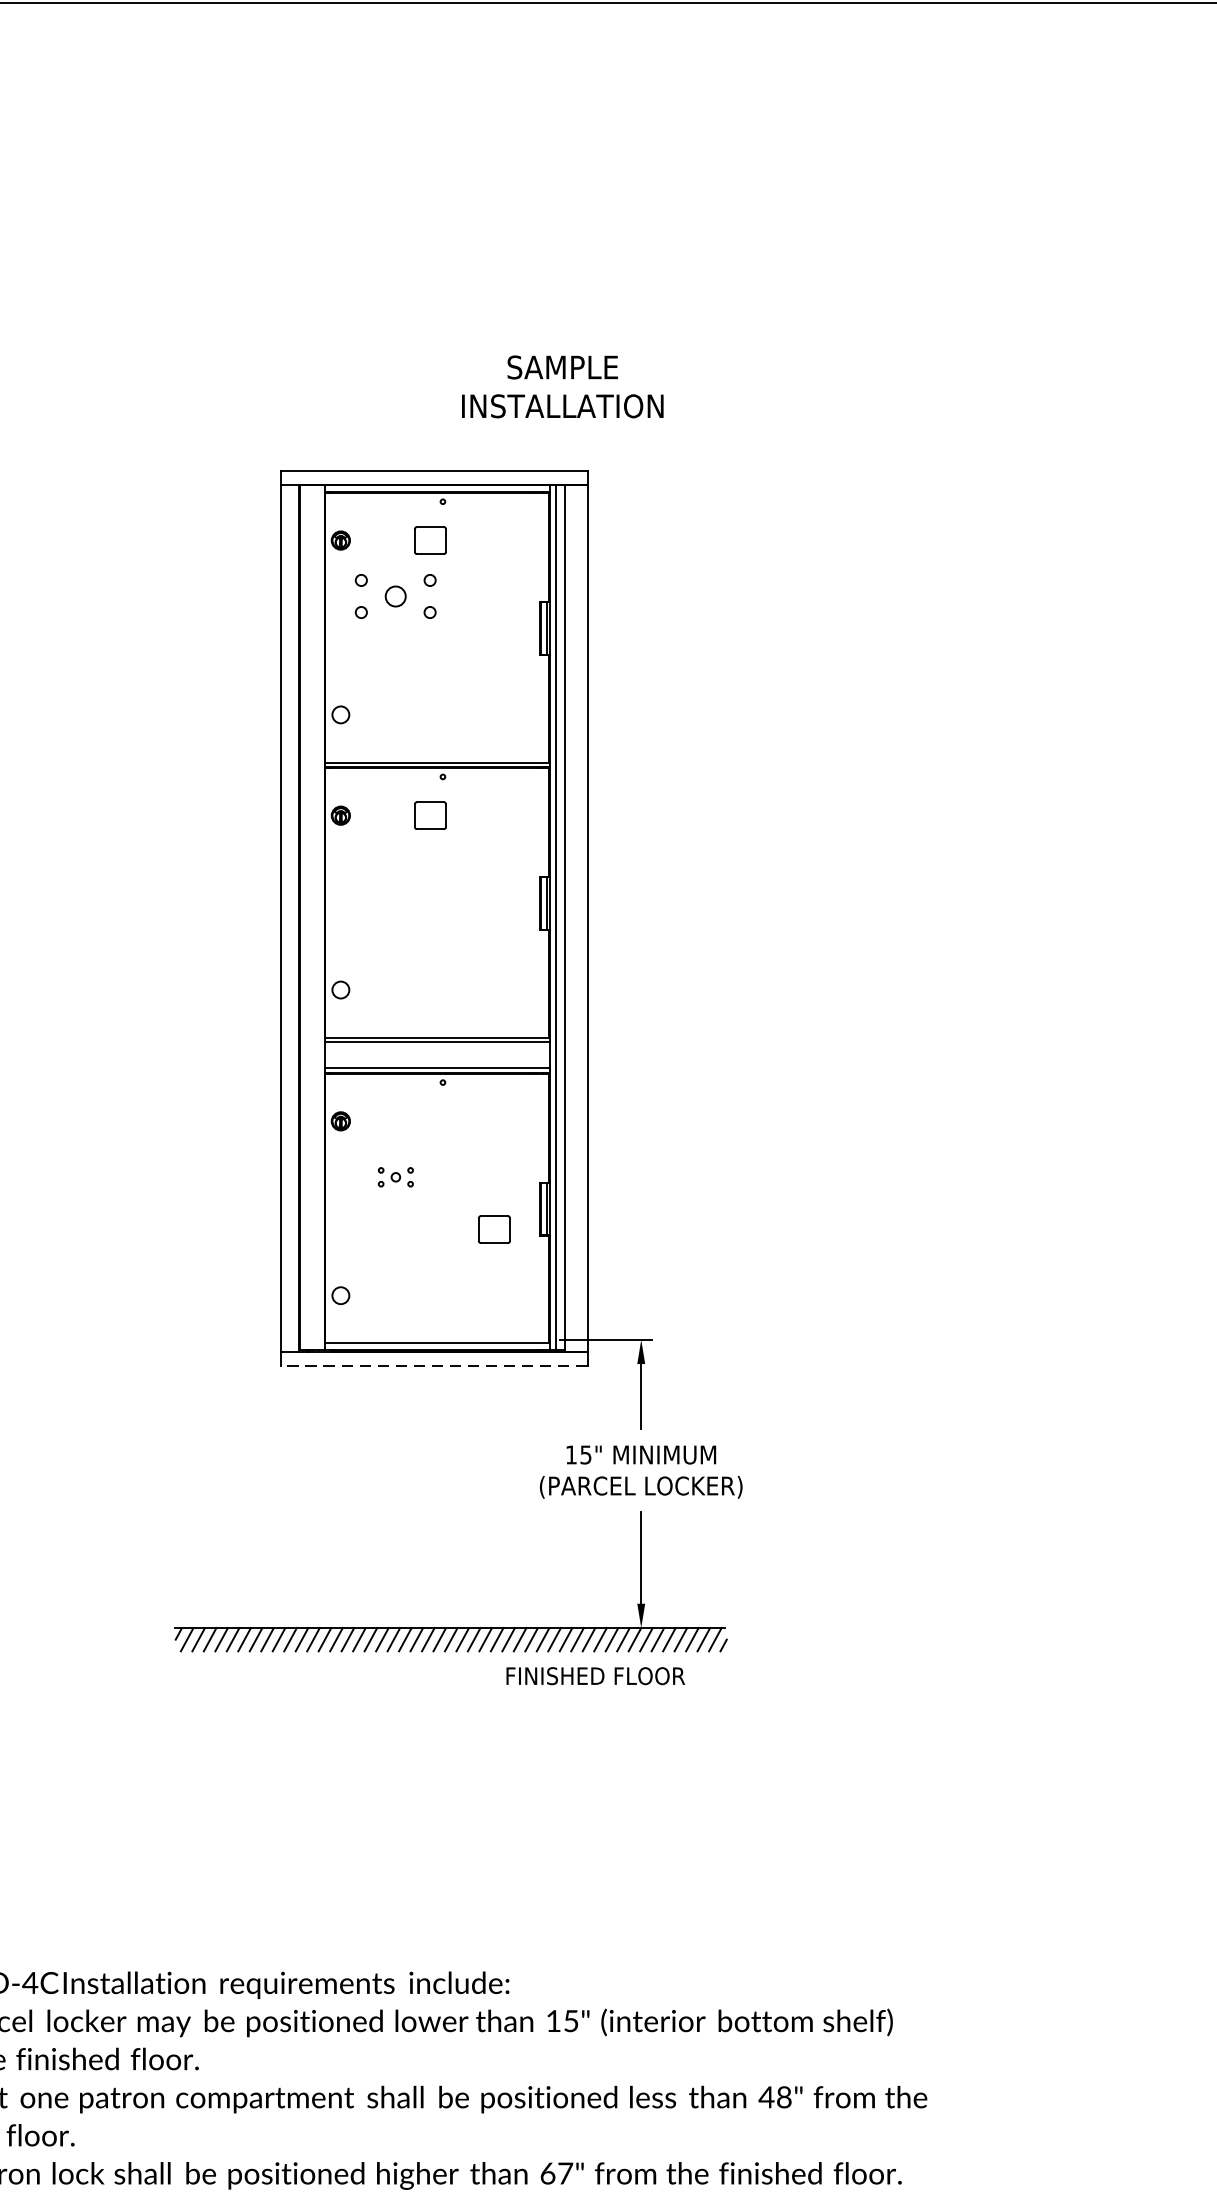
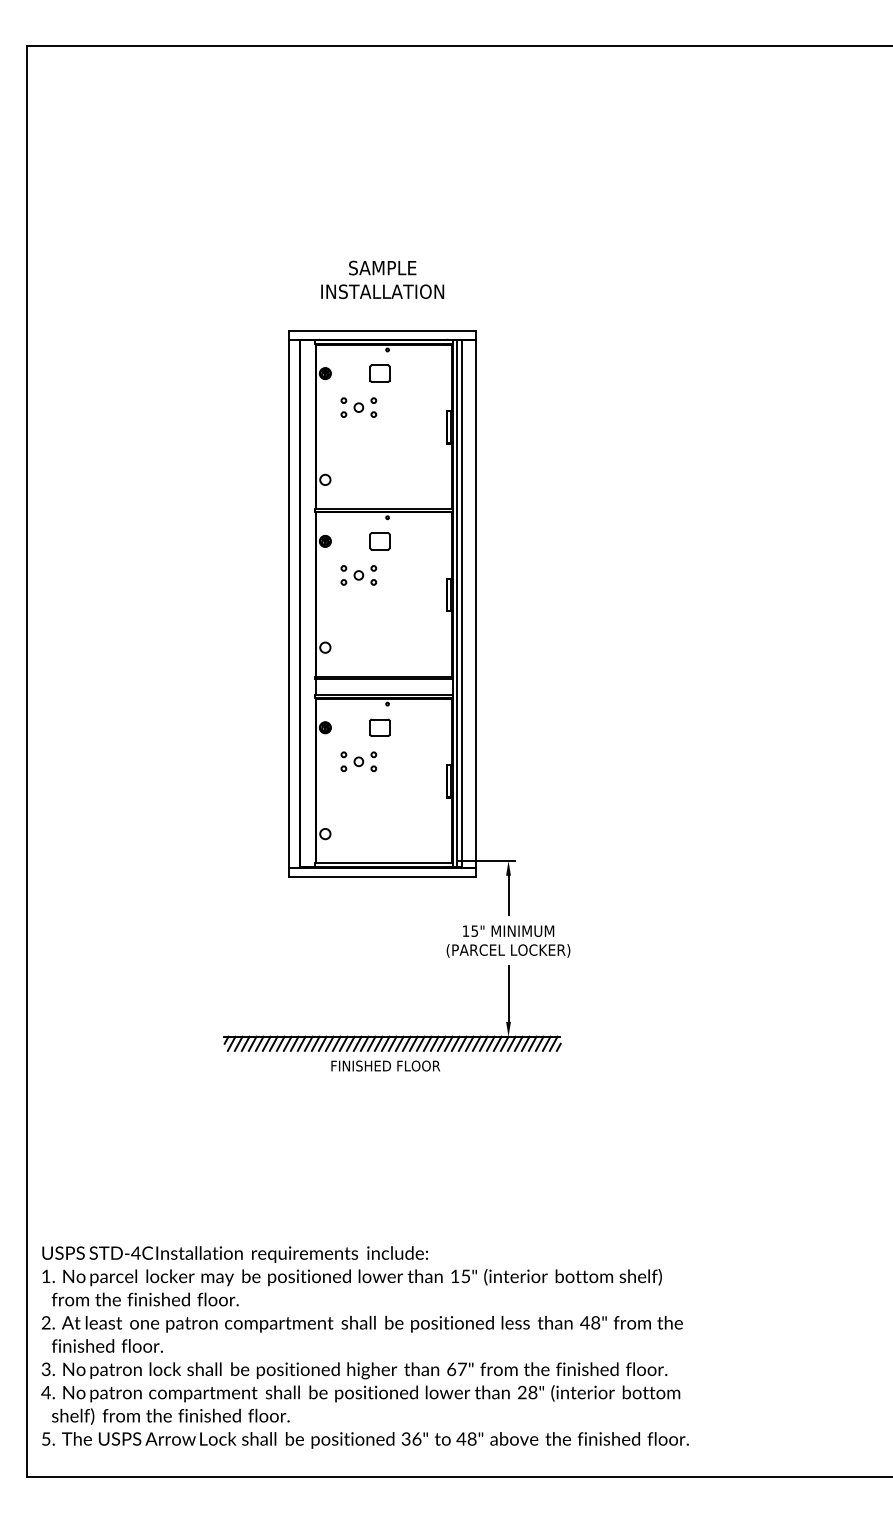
text: (562, 386) -> (382, 279), moved
part: (395, 596) -> (358, 407), size x0.71
part: (395, 871) -> (358, 575), added
part: (395, 1176) -> (358, 761), size x1.67
part: (493, 1229) -> (379, 727), moved
line: (432, 1365) -> (381, 876), dashed -> solid
text: (595, 1675) -> (385, 1065), moved

